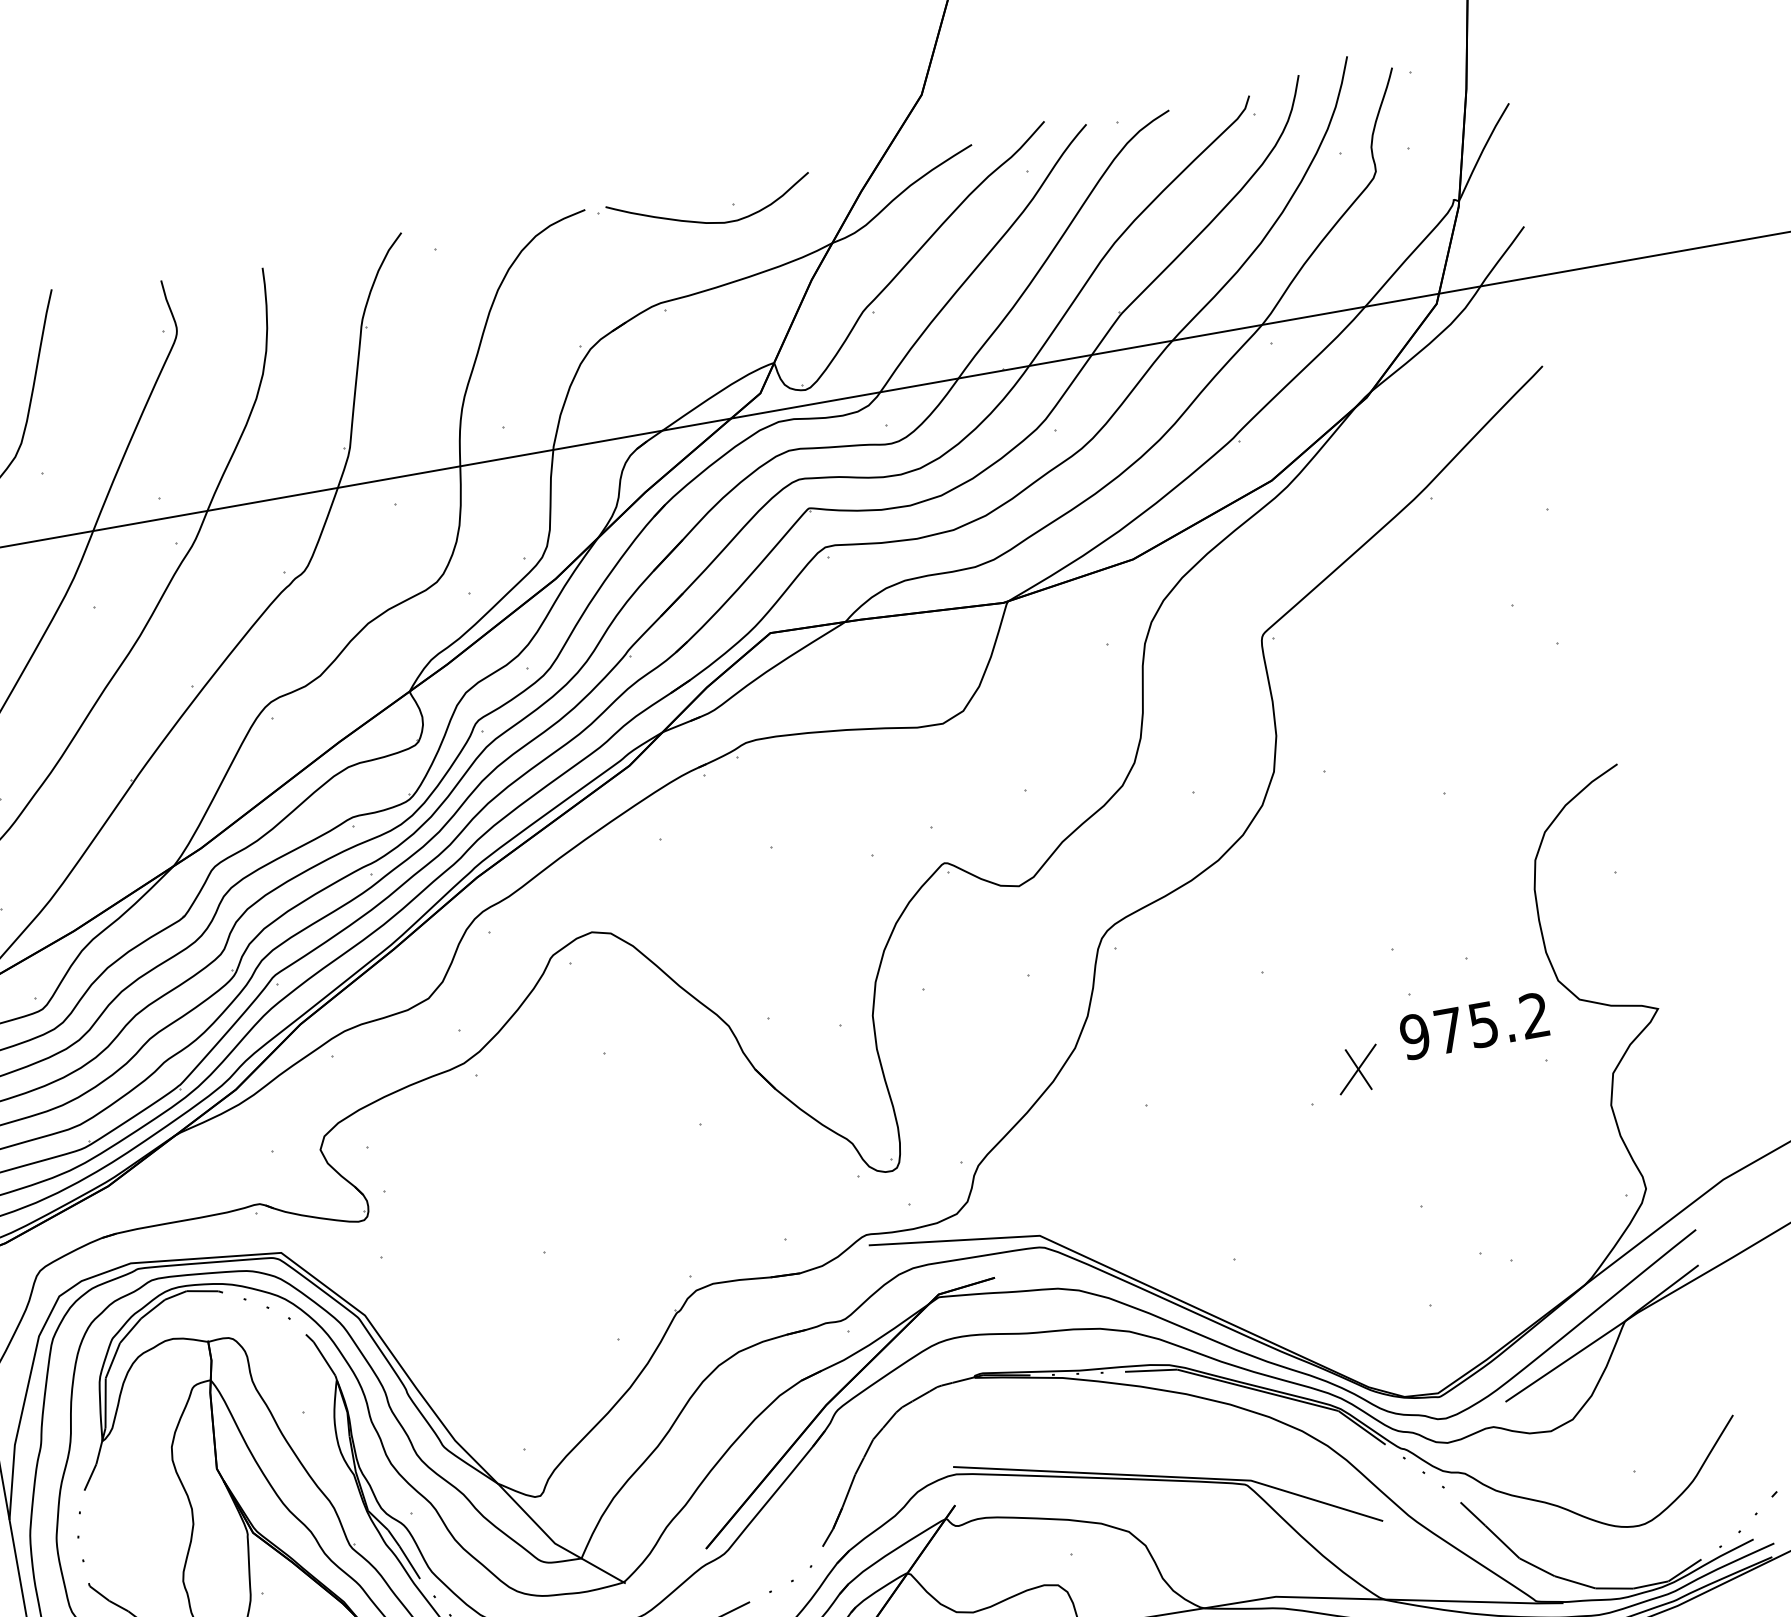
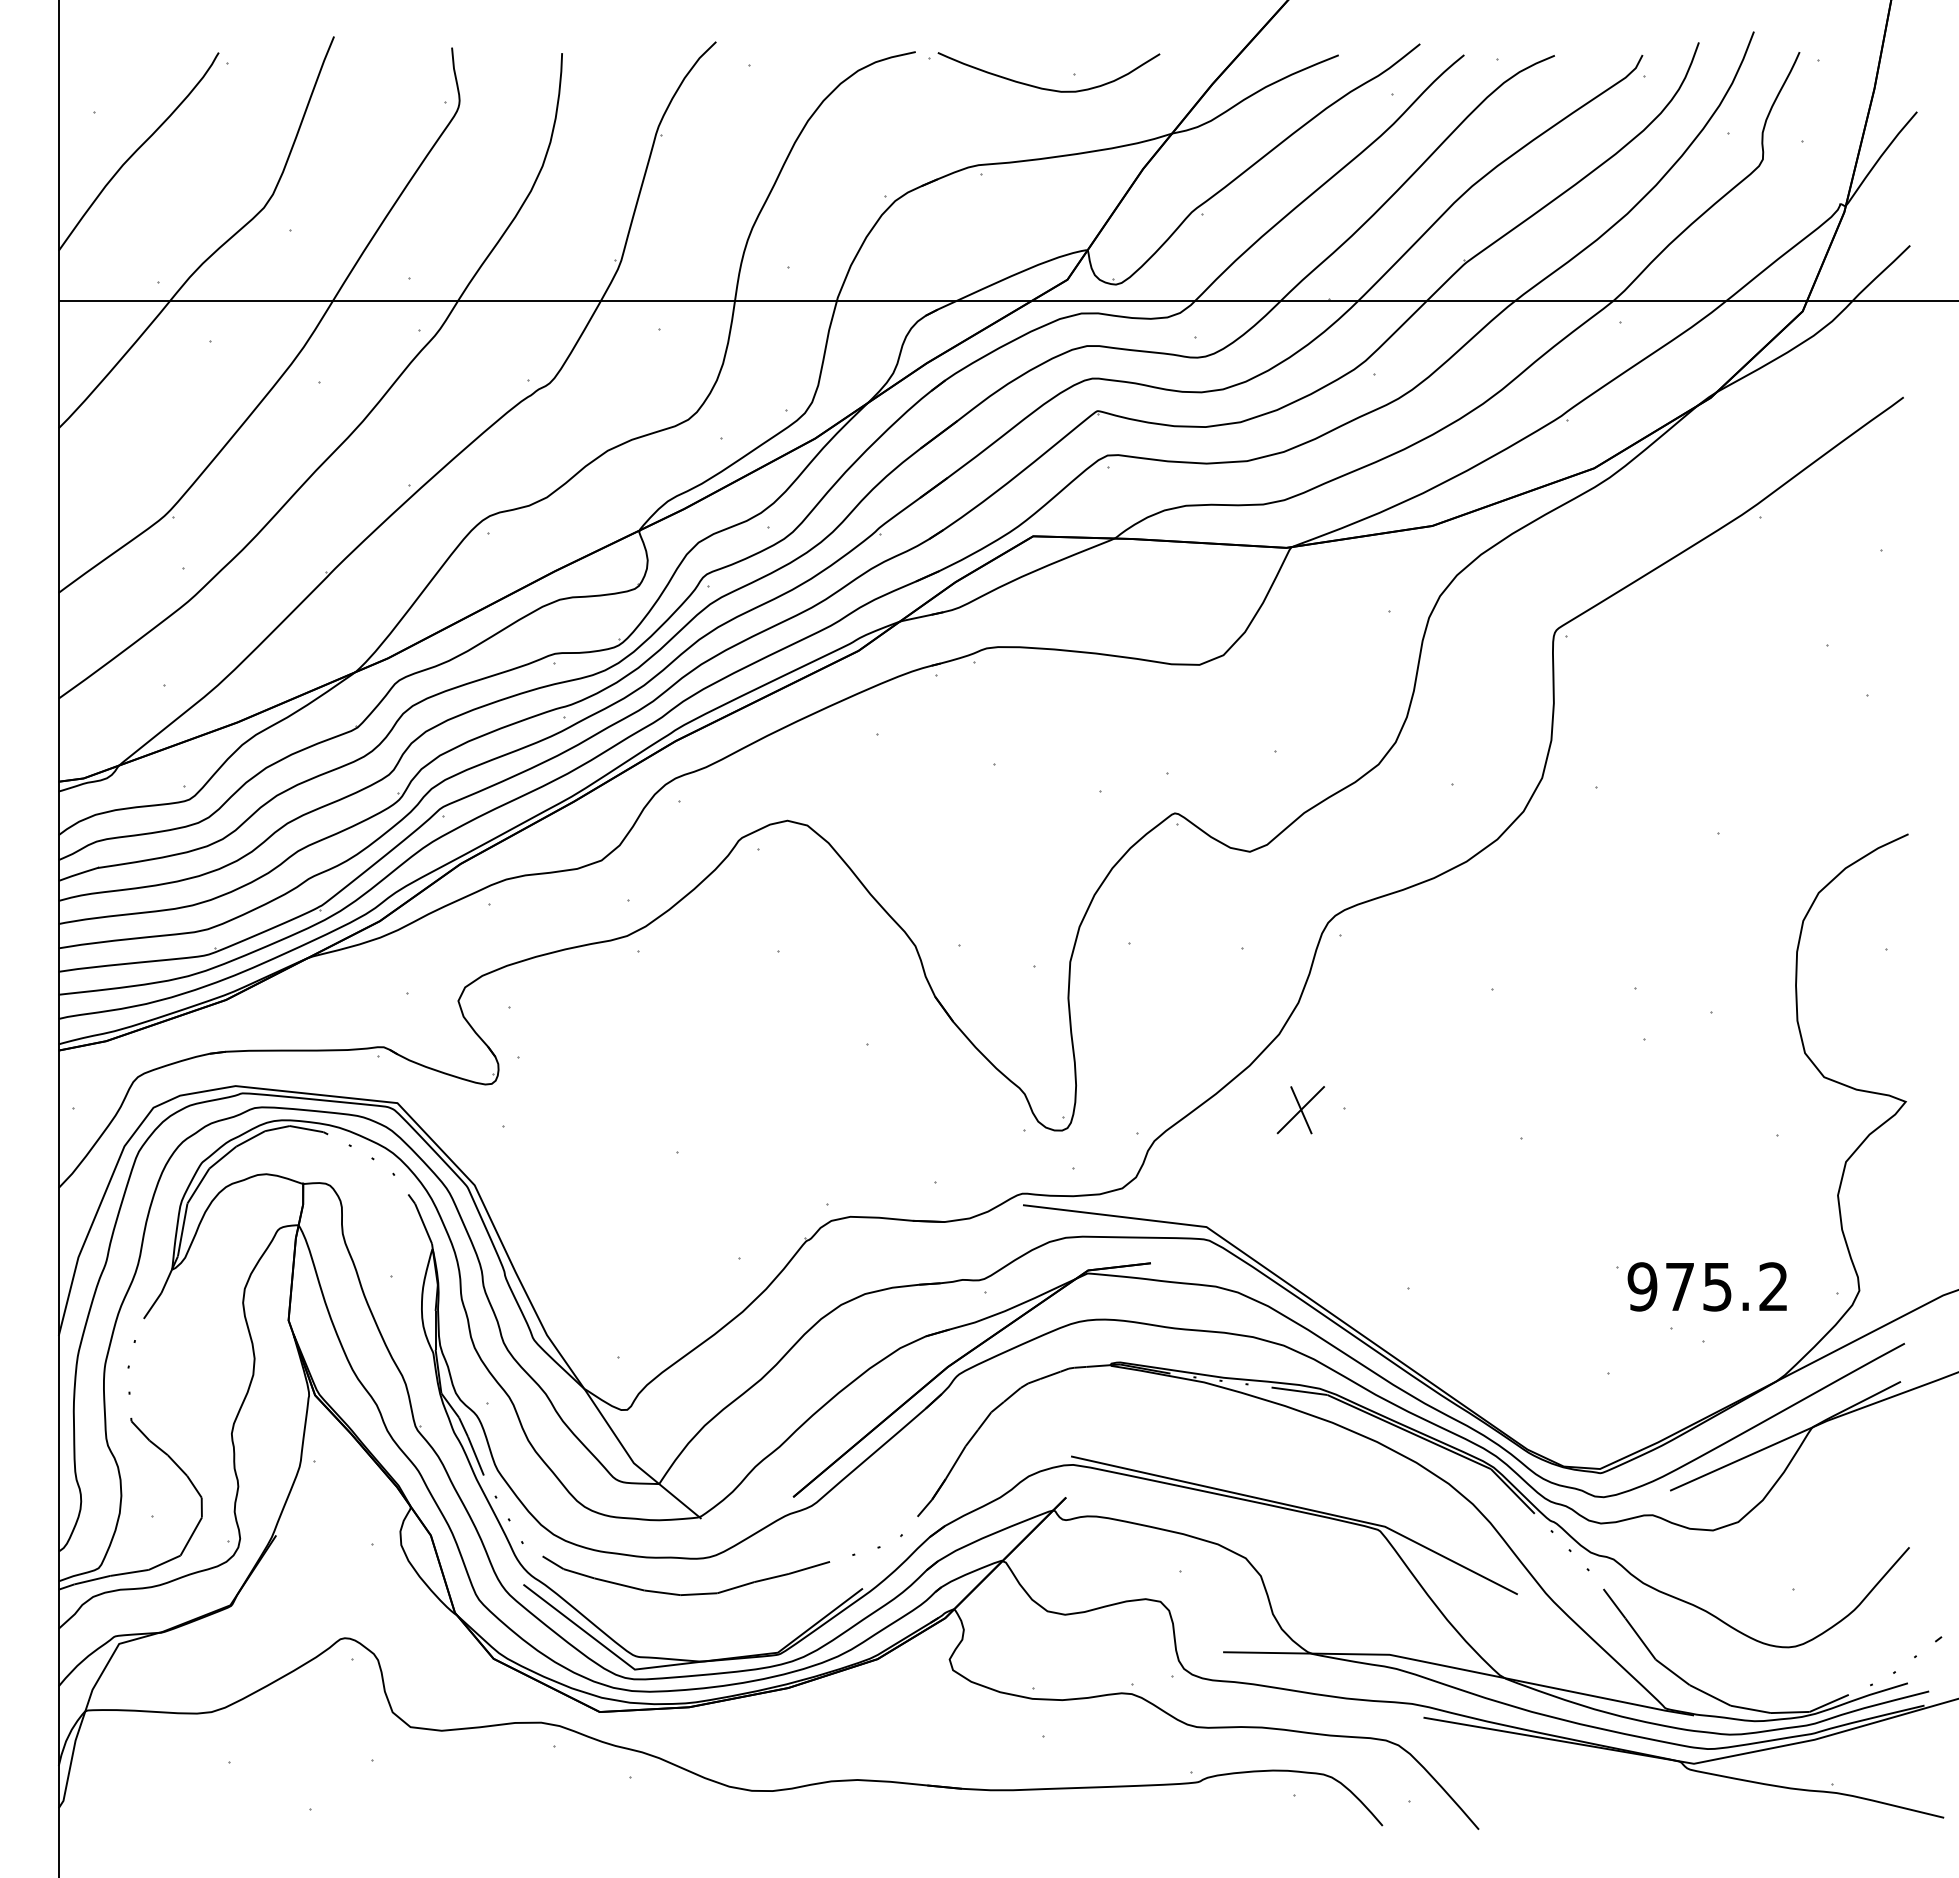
text: (1473, 1026) -> (1706, 1286), moved
part: (1357, 1069) -> (1300, 1110), moved

